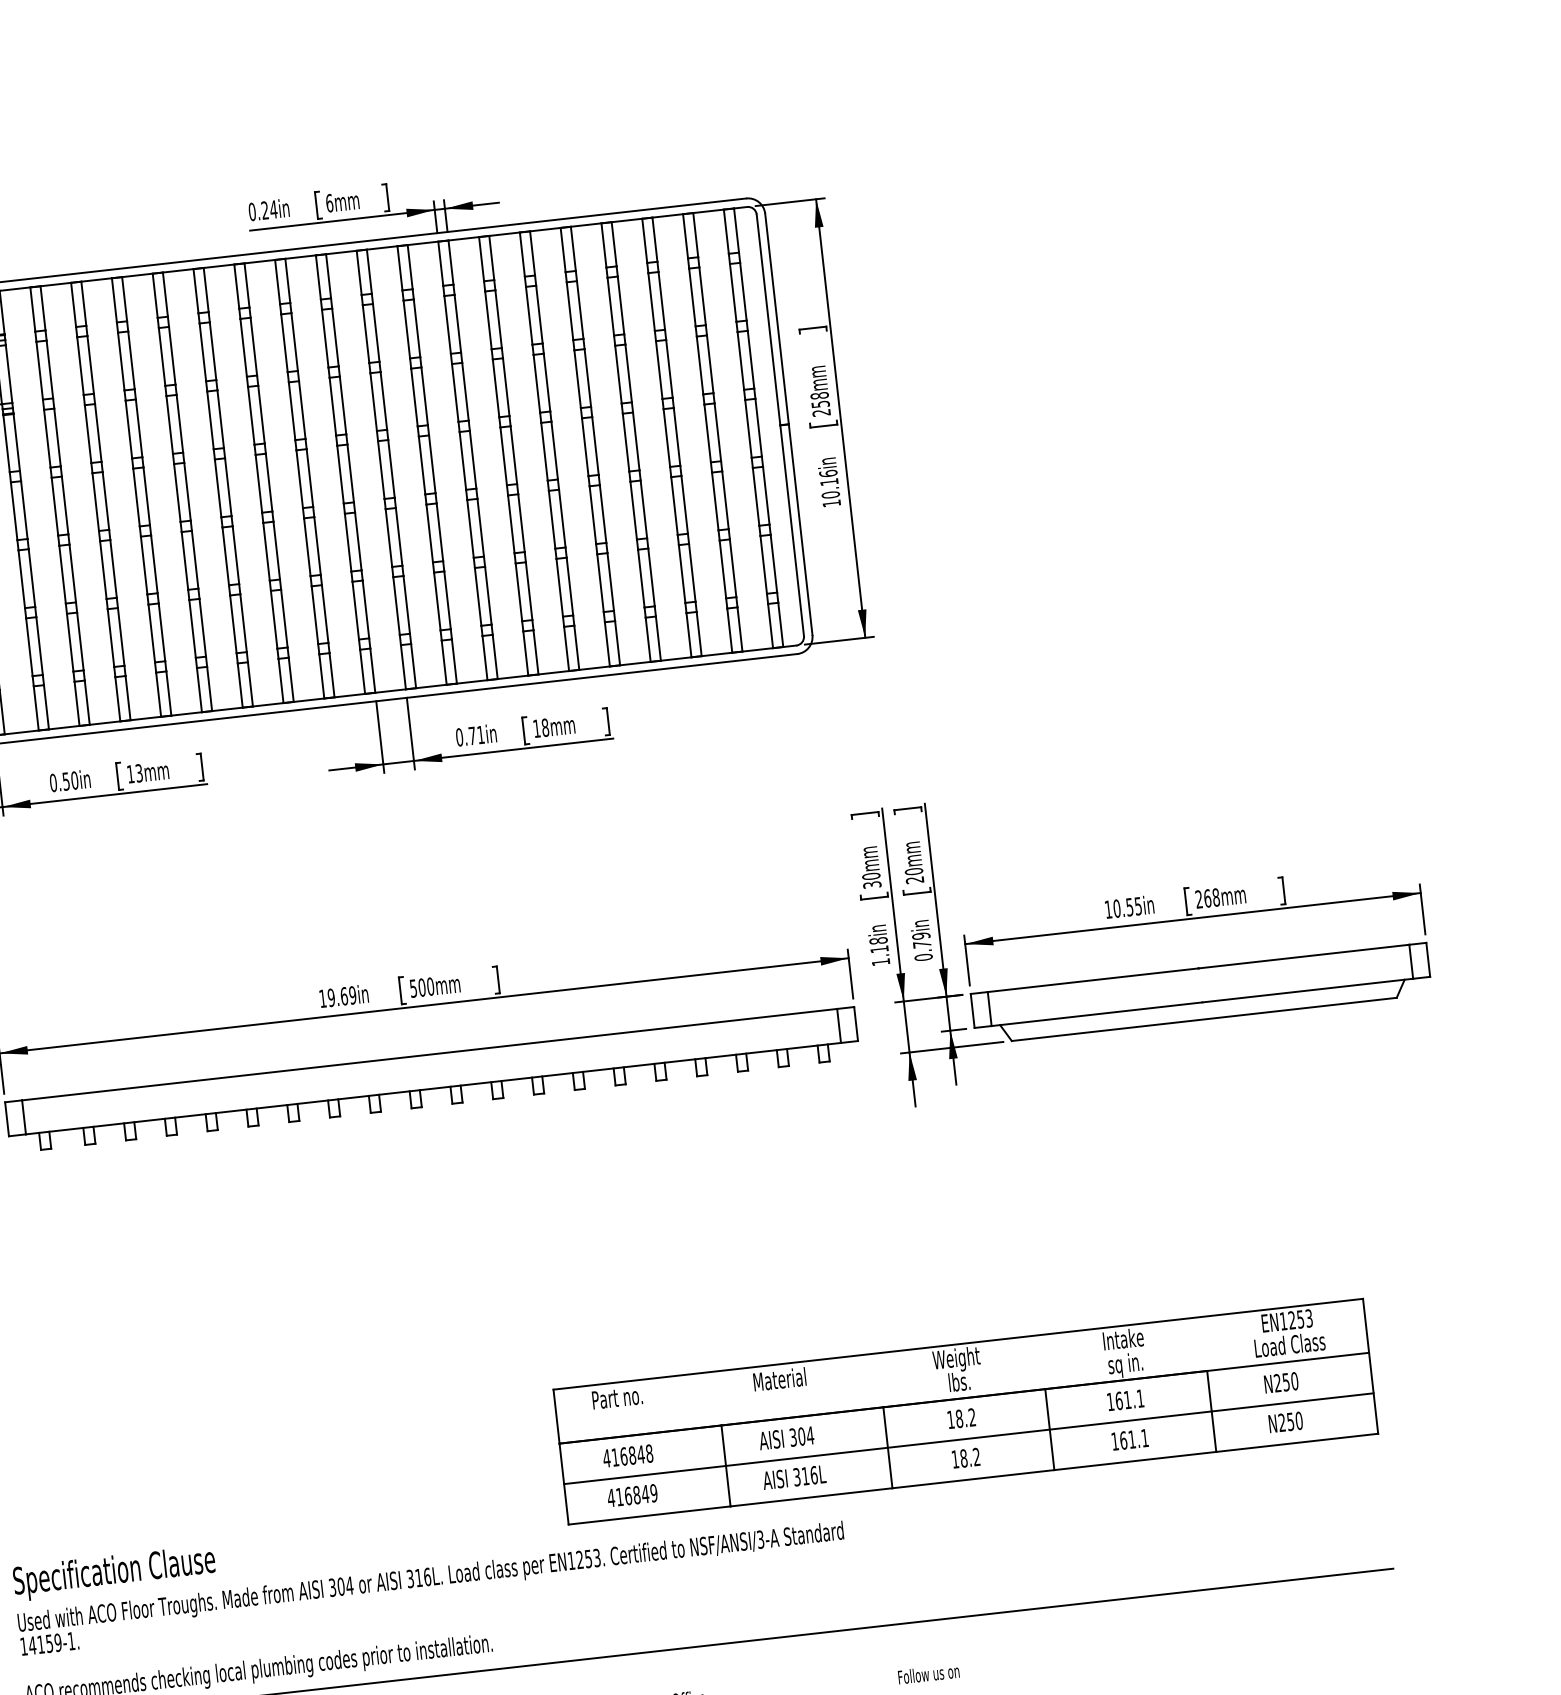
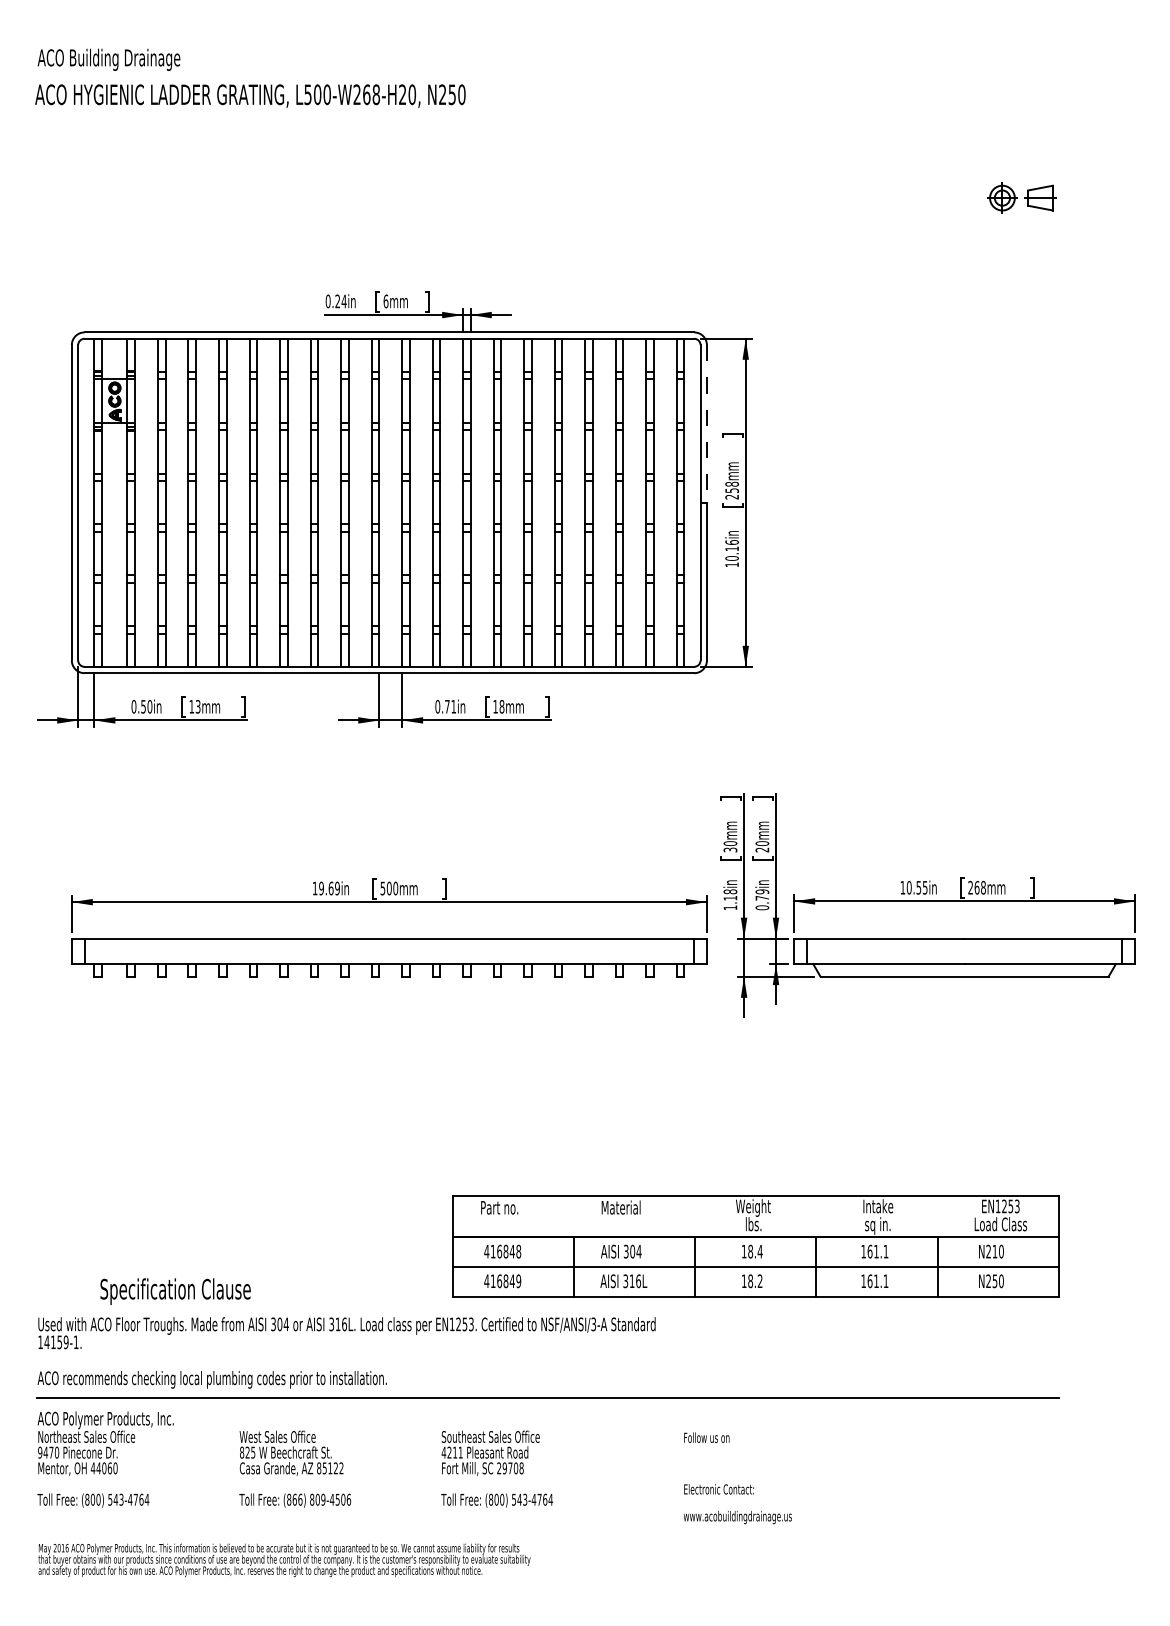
line: (776, 318) -> (706, 423), solid -> dashed
text: (1285, 1382) -> (994, 1251), N250 -> N210
text: (971, 1417) -> (759, 1251), 18.2 -> 18.4
text: (114, 1573) -> (175, 1291), moved

